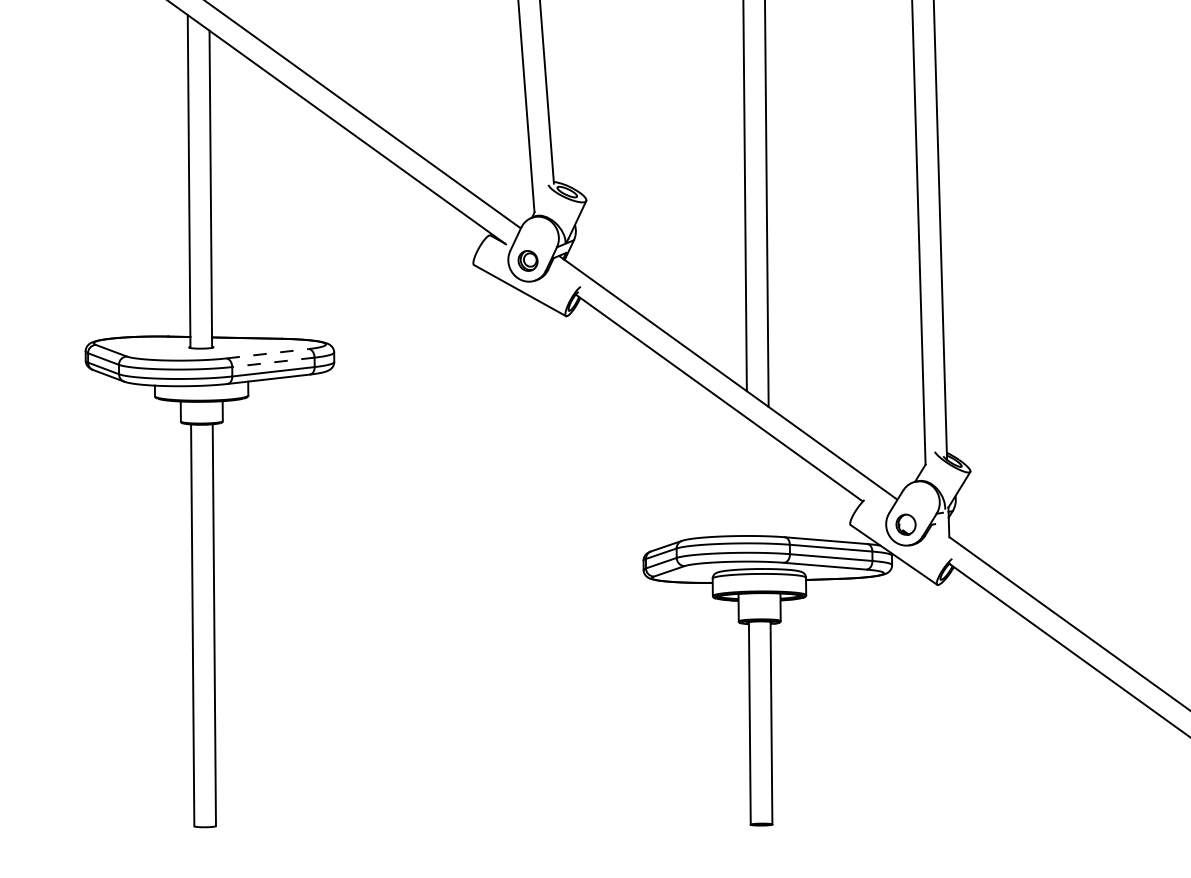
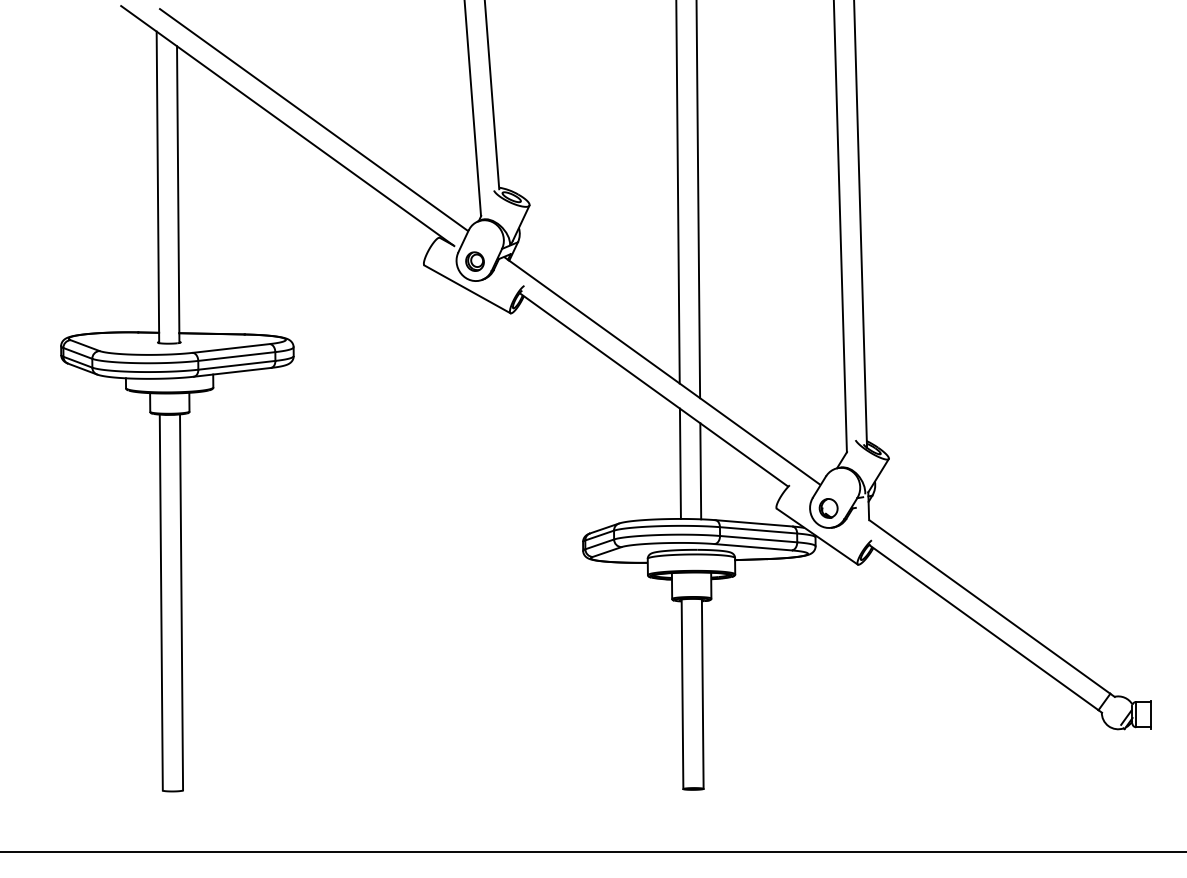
line: (267, 353) -> (231, 348), dashed -> solid
line: (273, 362) -> (236, 356), dashed -> solid
line: (746, 476) -> (679, 463), added
line: (769, 485) -> (700, 471), added

